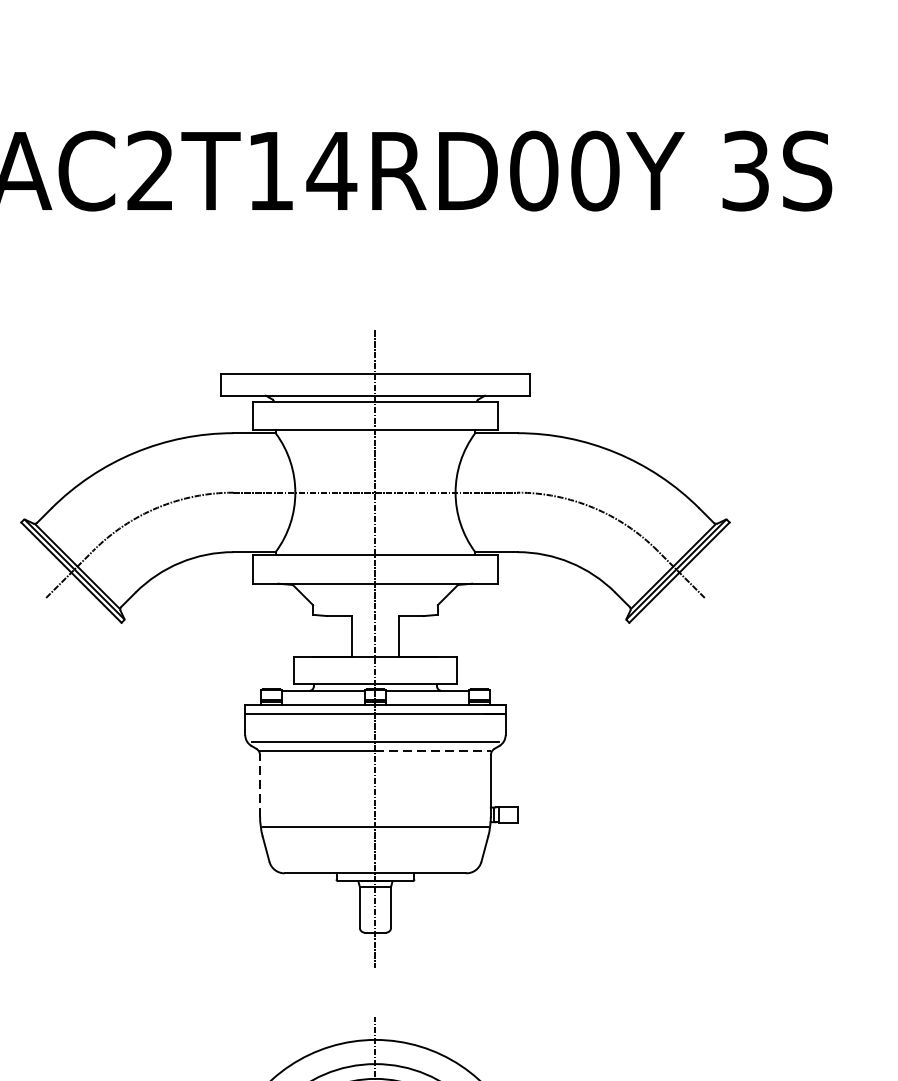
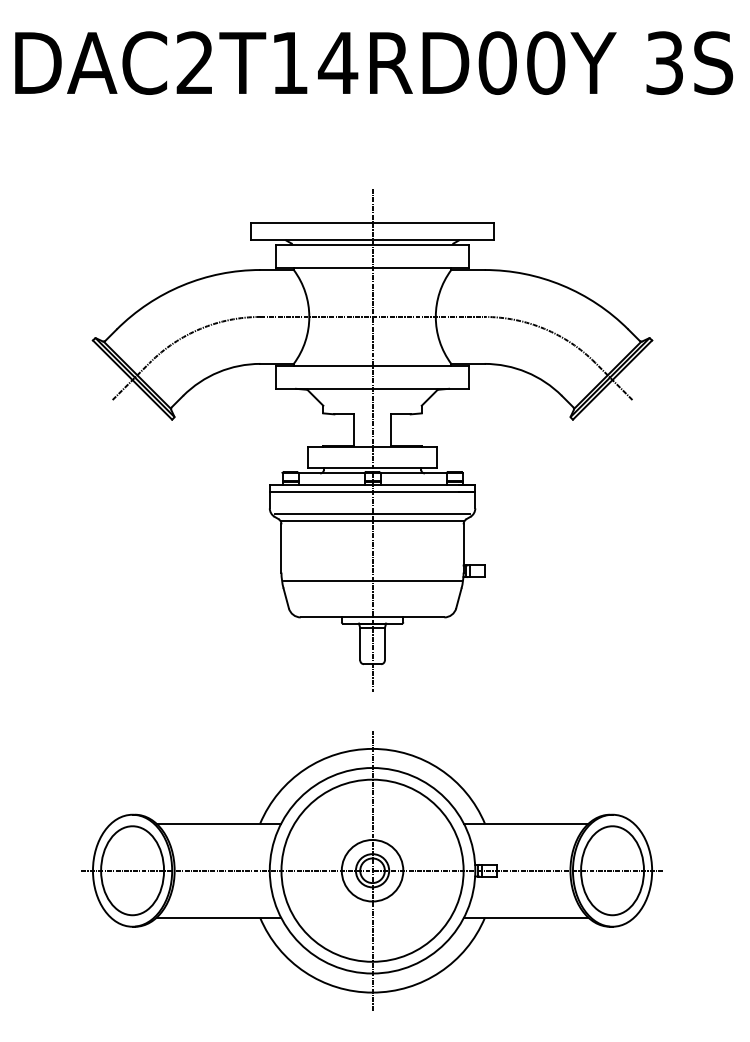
line: (433, 750) -> (418, 520), dashed -> solid
line: (260, 784) -> (281, 547), dashed -> solid

